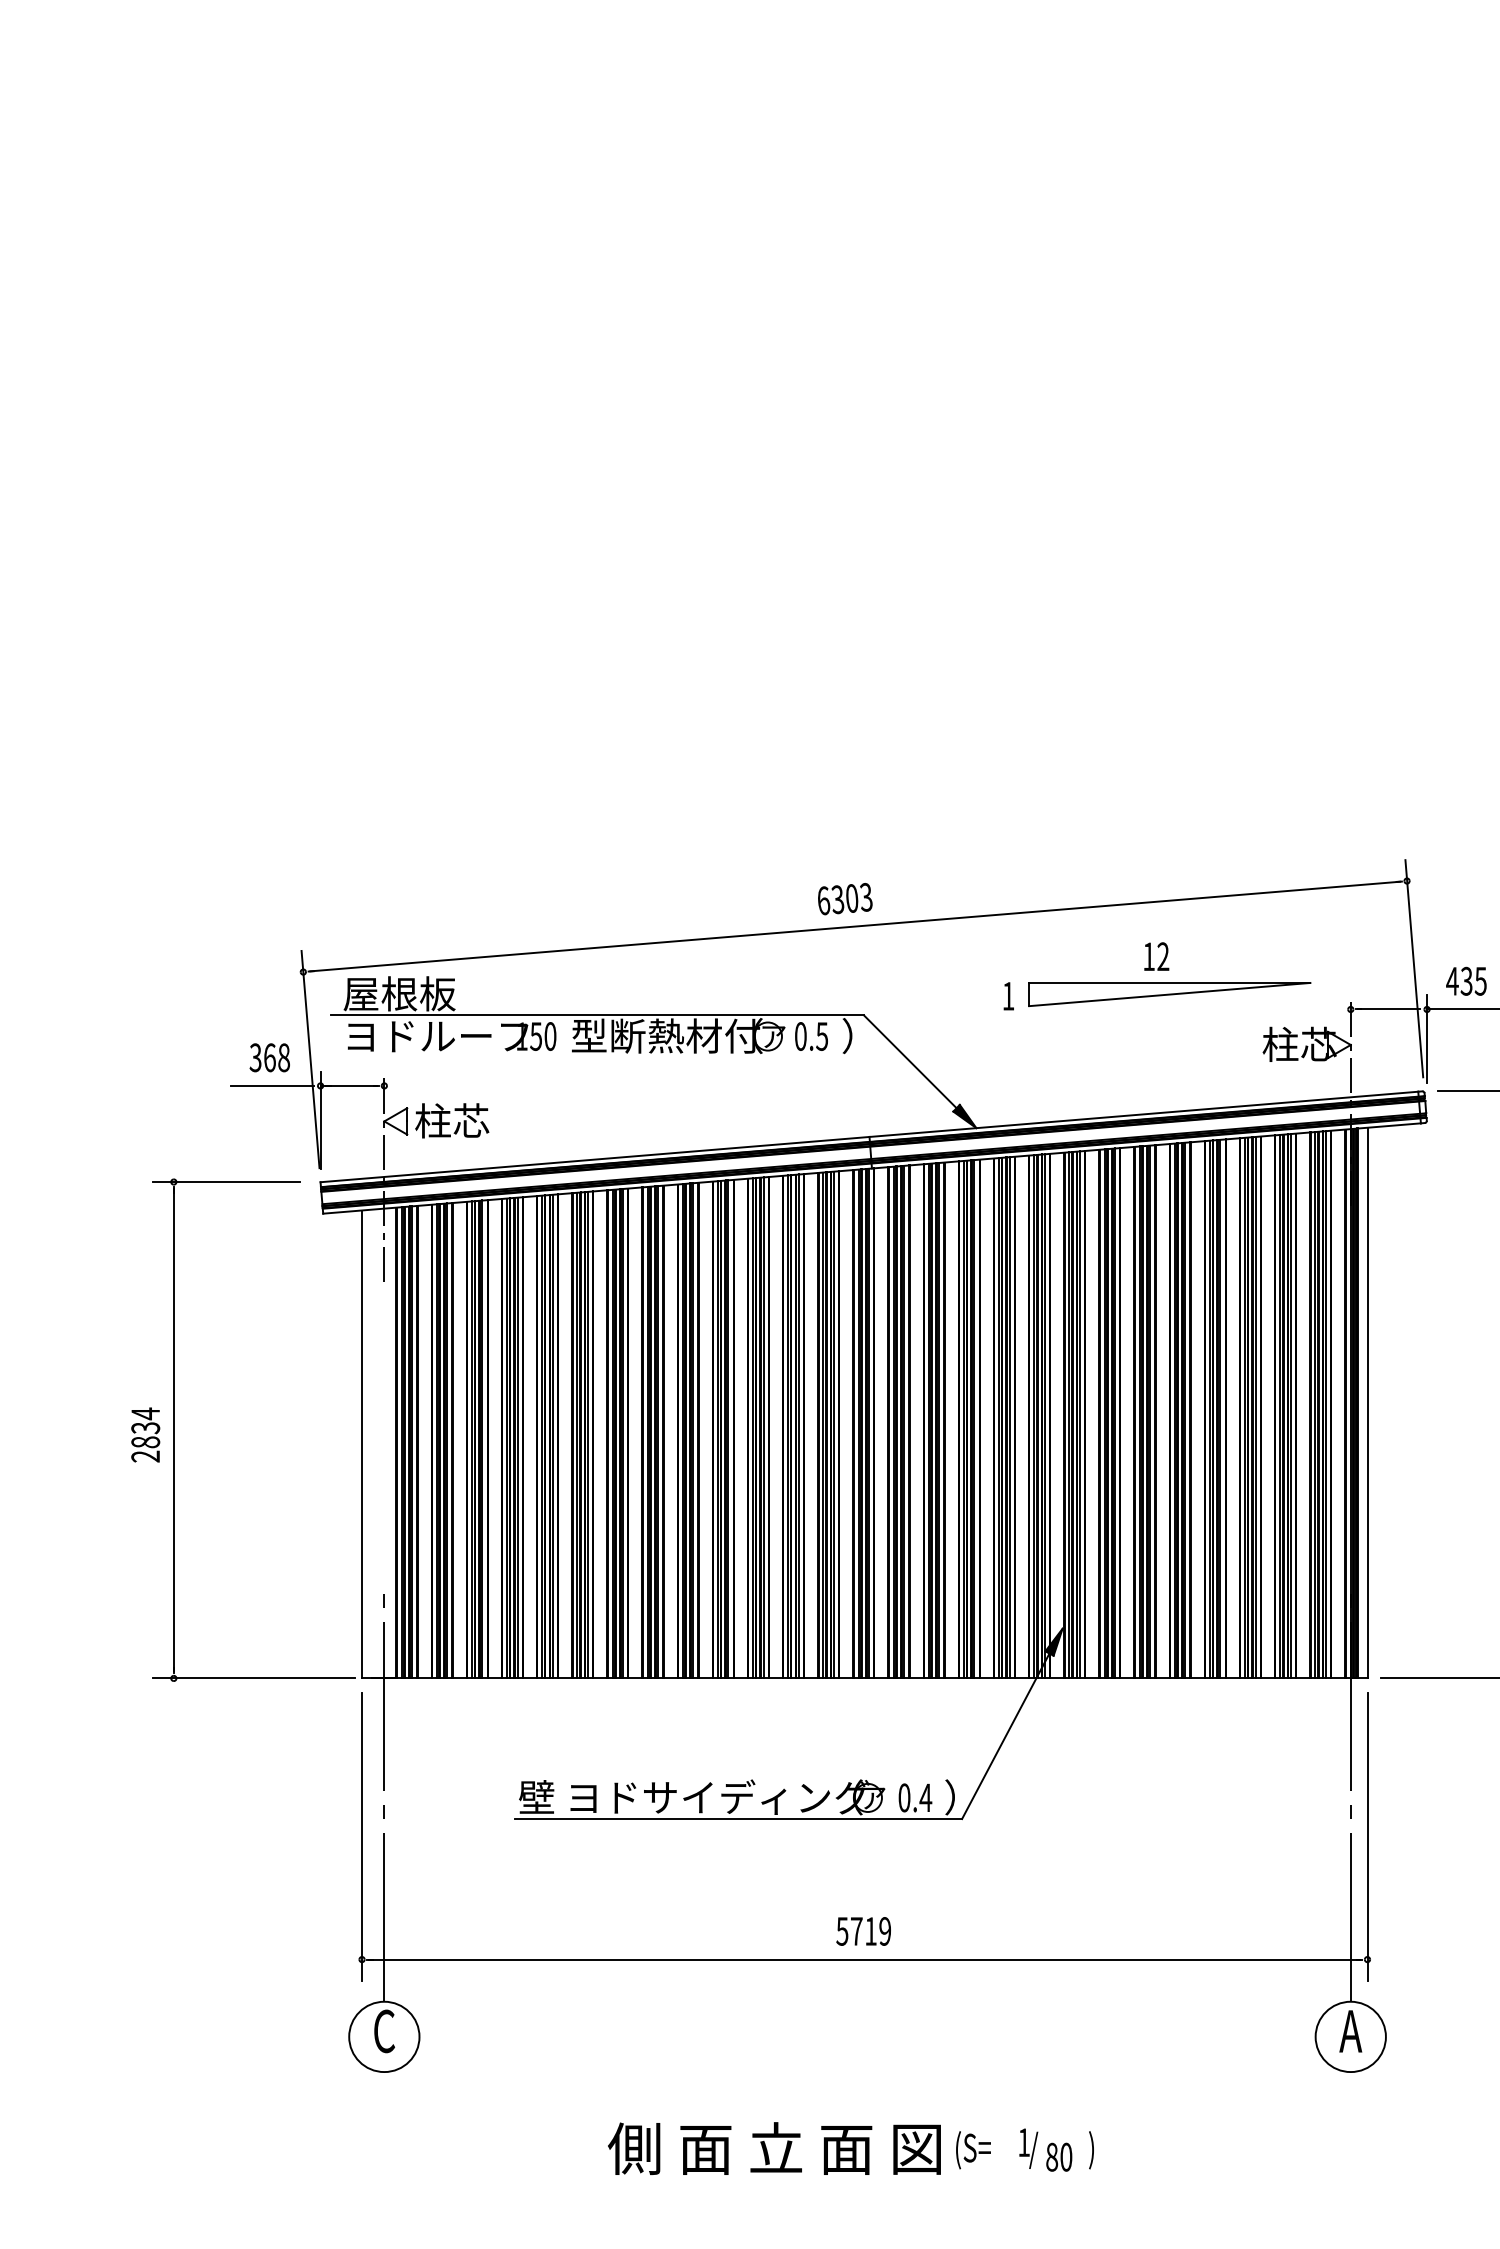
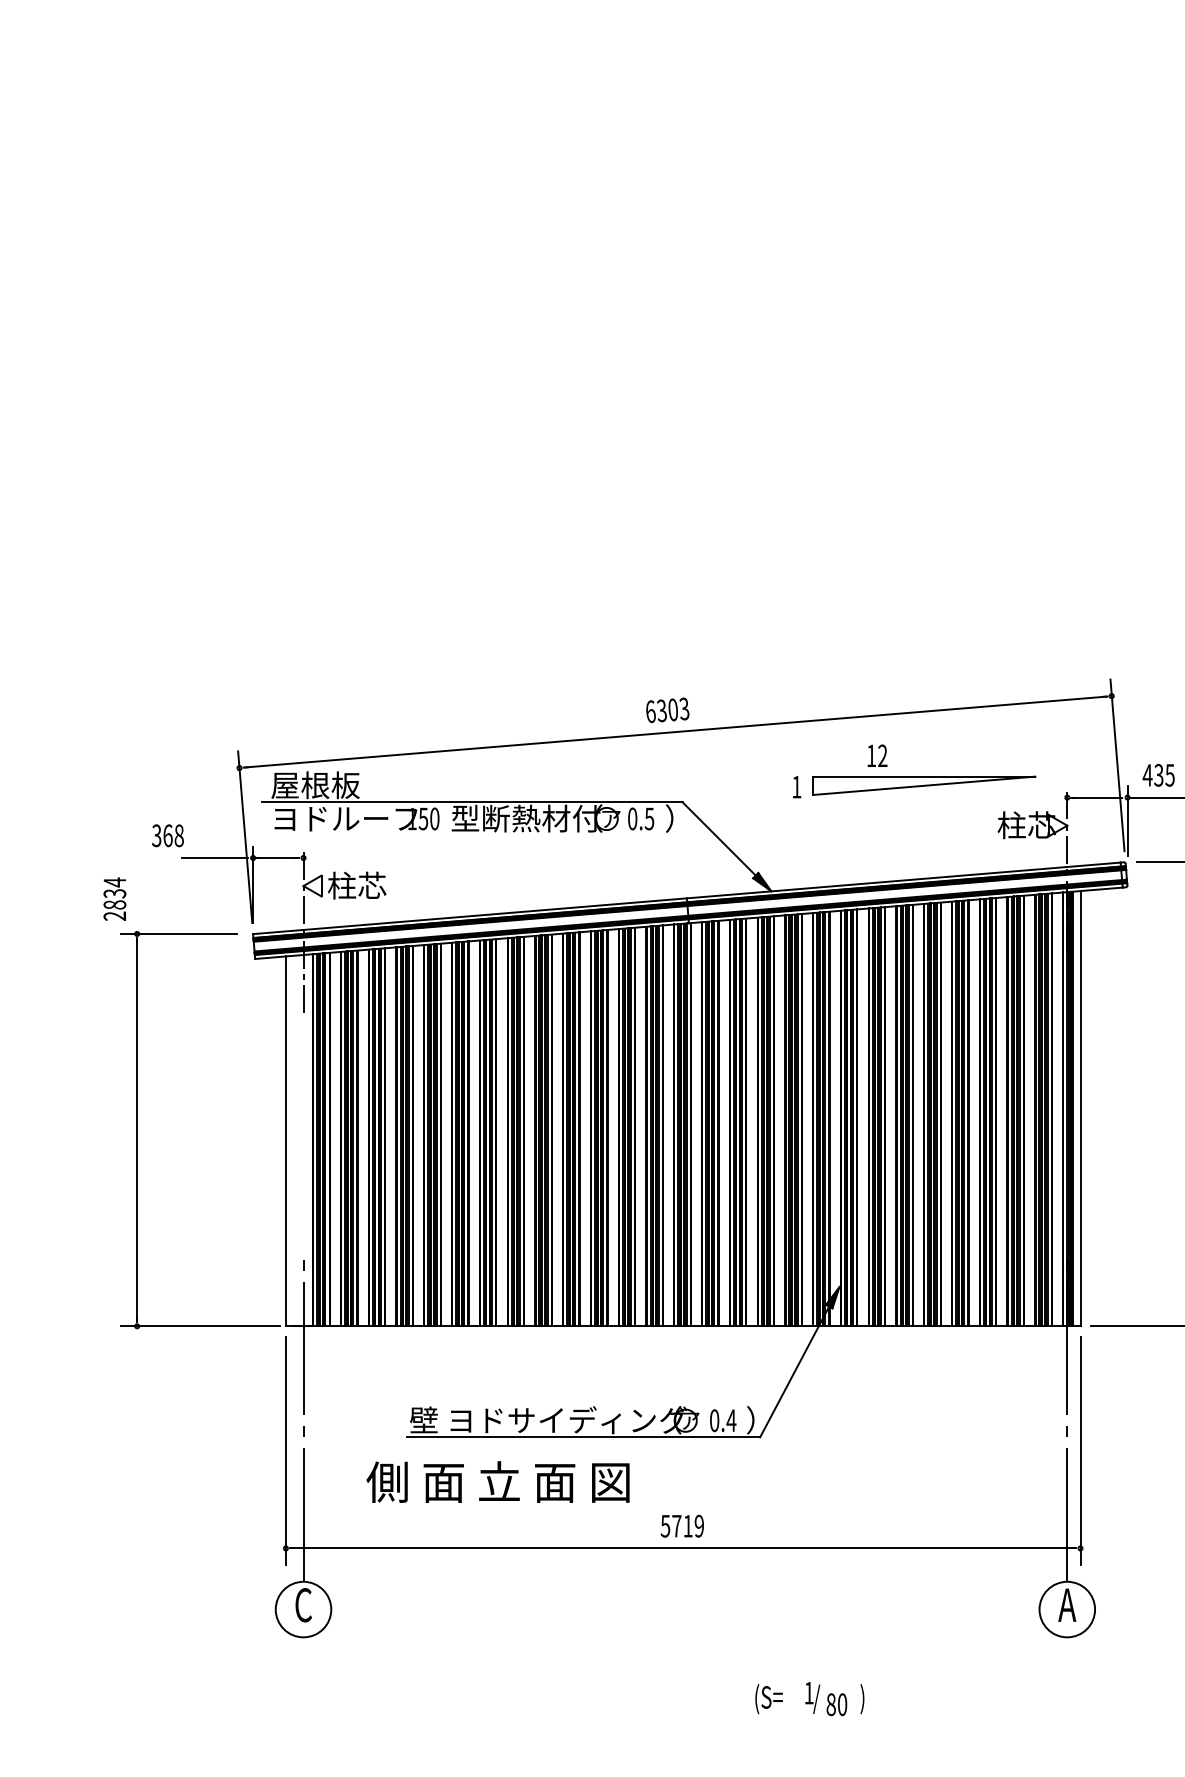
text: (1156, 956) -> (877, 755), moved
text: (269, 1057) -> (167, 835), moved
text: (145, 1434) -> (114, 898), moved
text: (774, 2148) -> (498, 1482), moved

